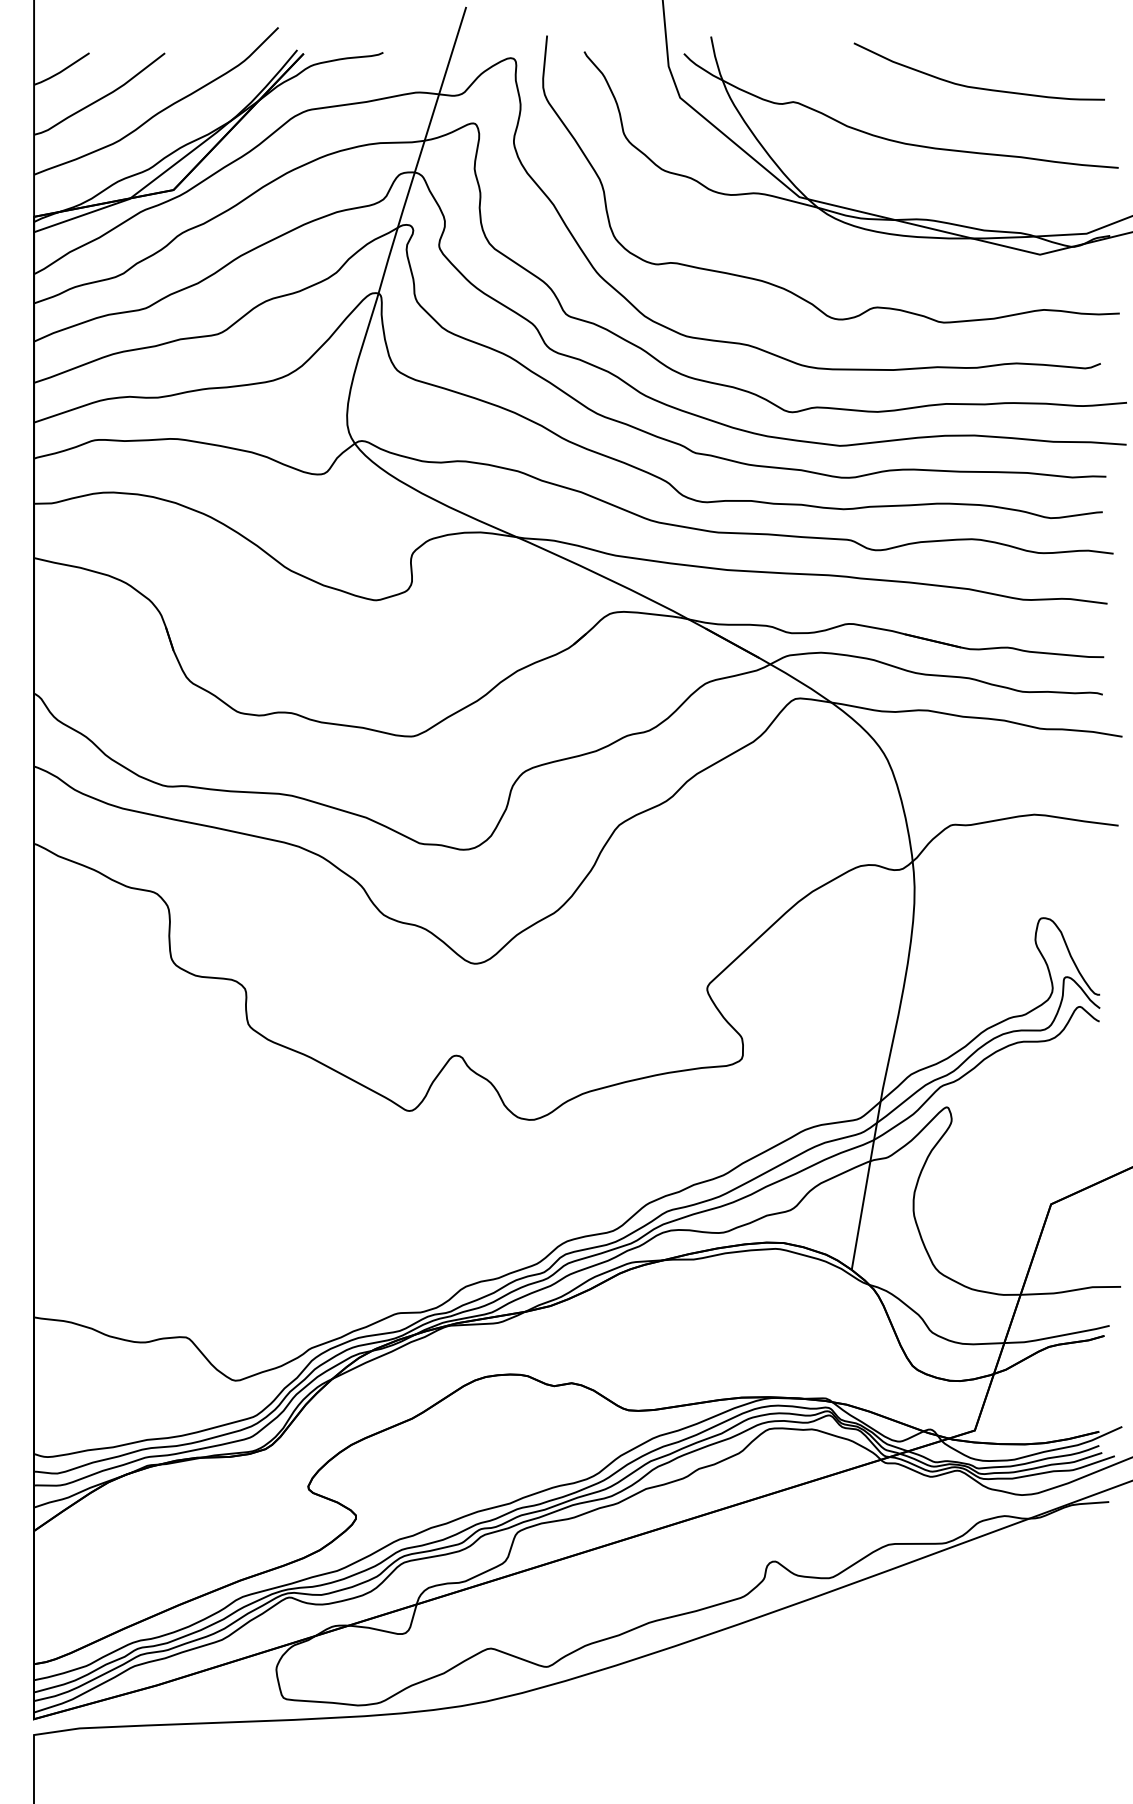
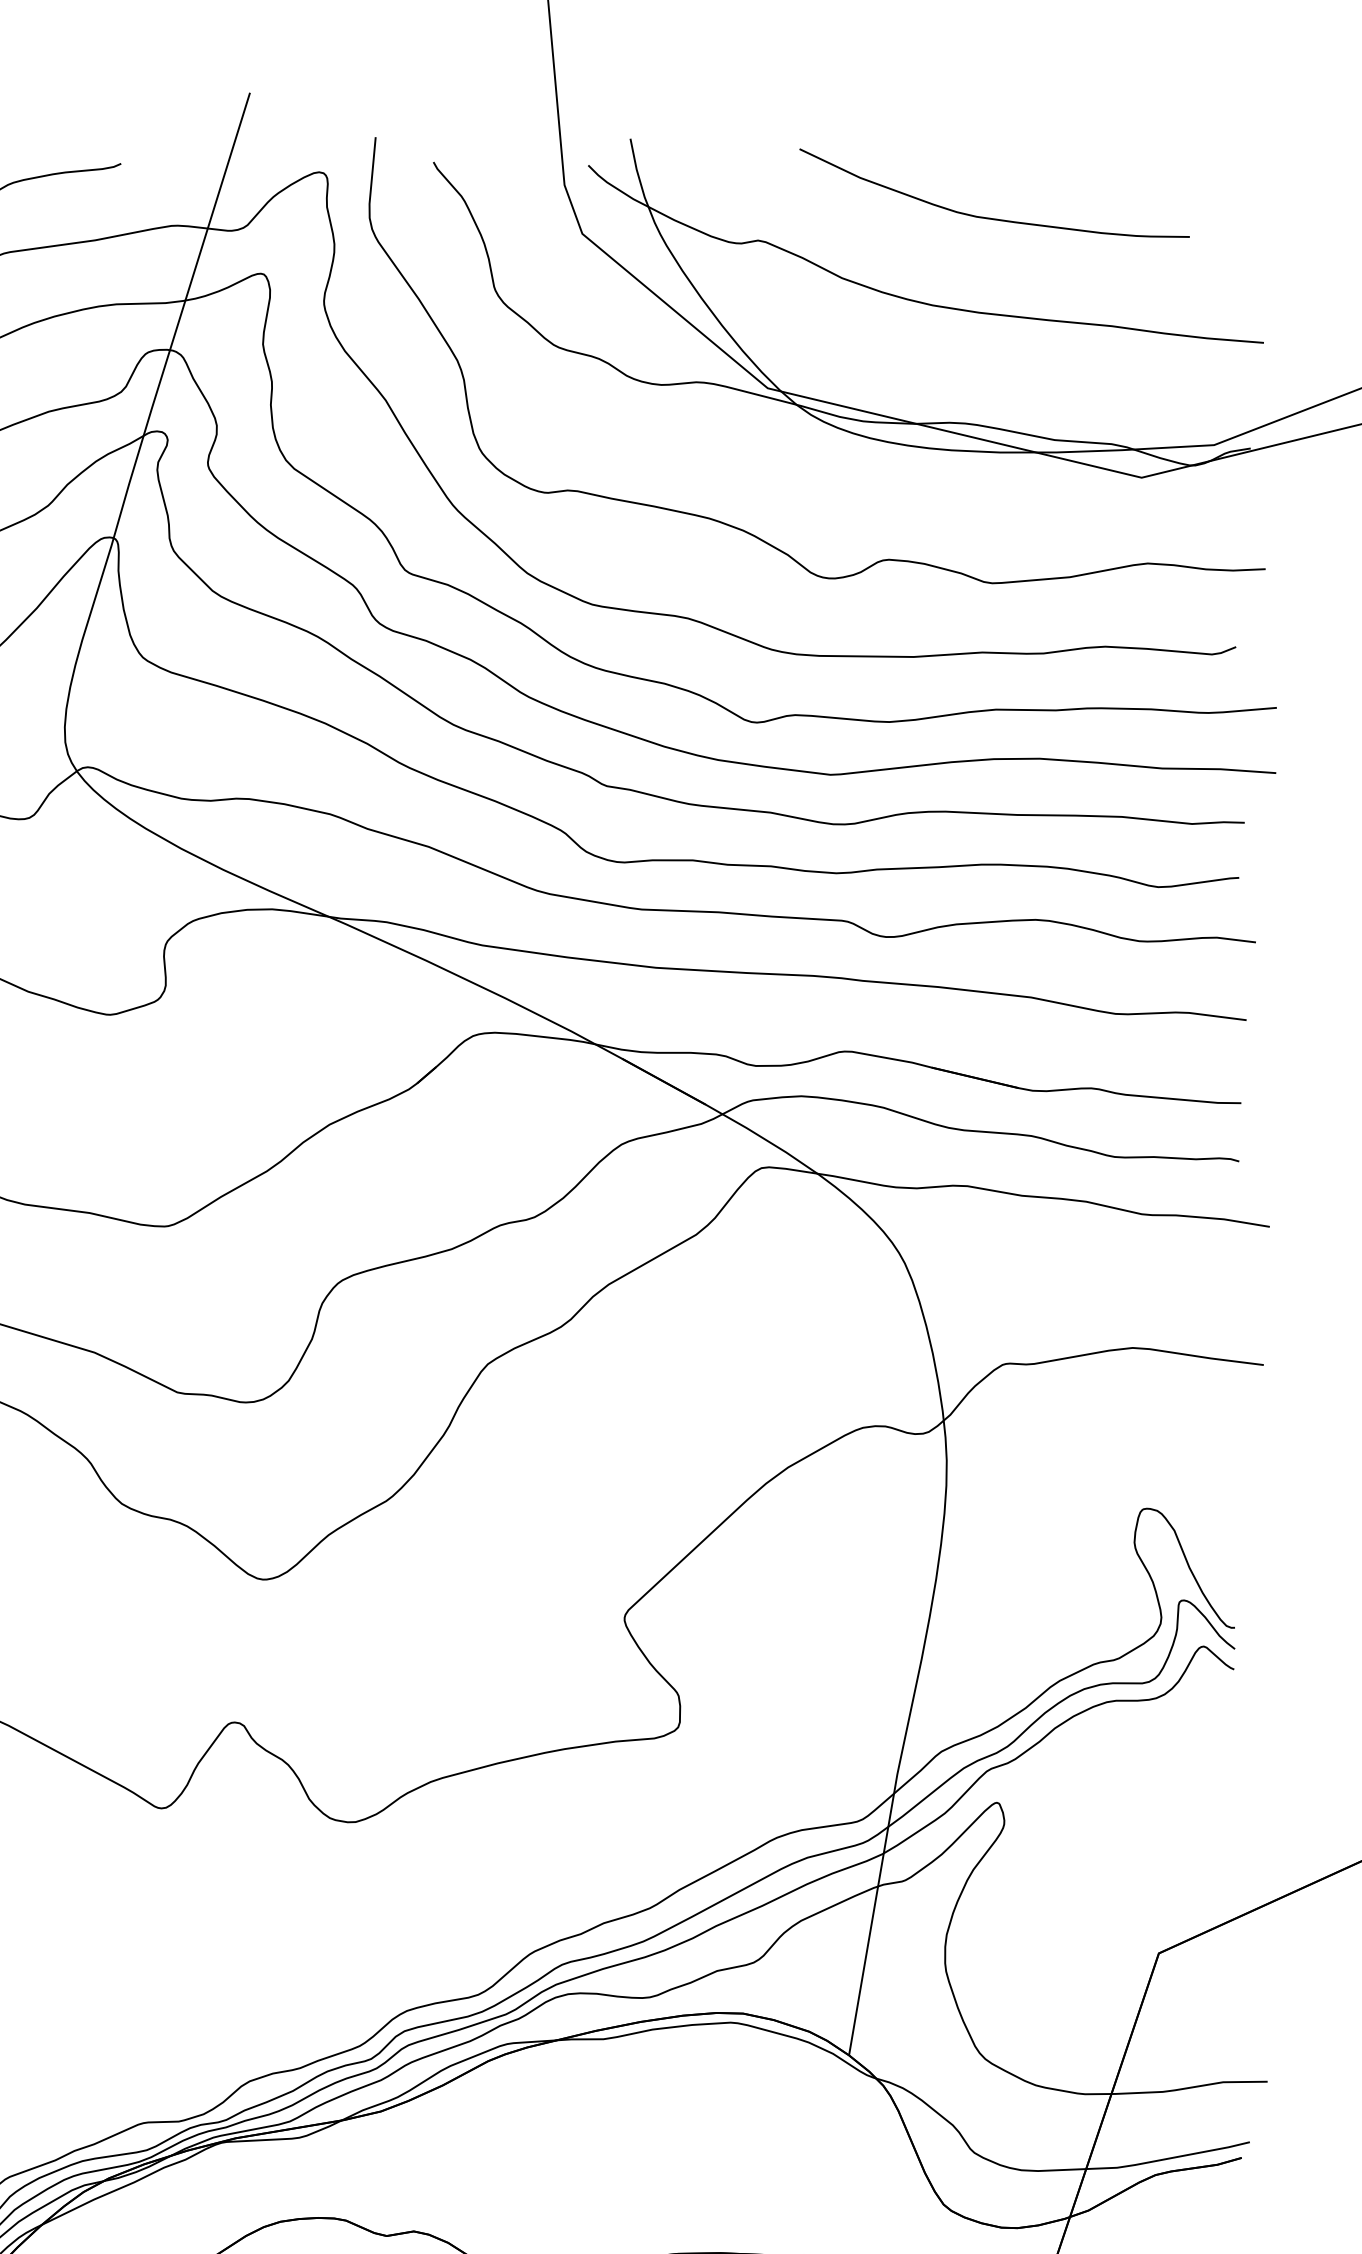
curve: (974, 86) -> (986, 216), moved

